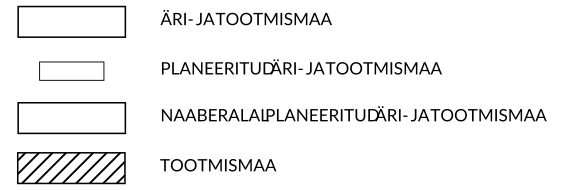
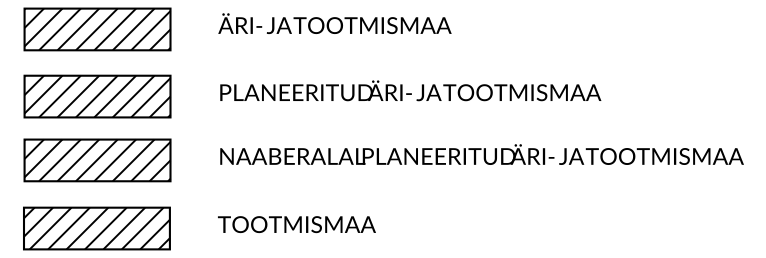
hatch: (71, 21) -> (97, 29), added
part: (71, 71) -> (97, 96), size x1.67
hatch: (71, 118) -> (97, 160), added

